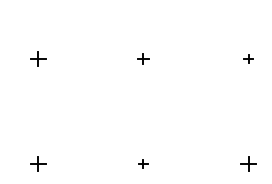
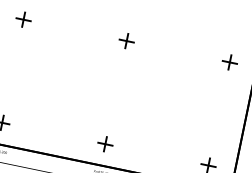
part: (143, 58) -> (126, 40), size x1.43
part: (248, 58) -> (229, 62), size x1.67
part: (143, 163) -> (105, 143), size x1.67

